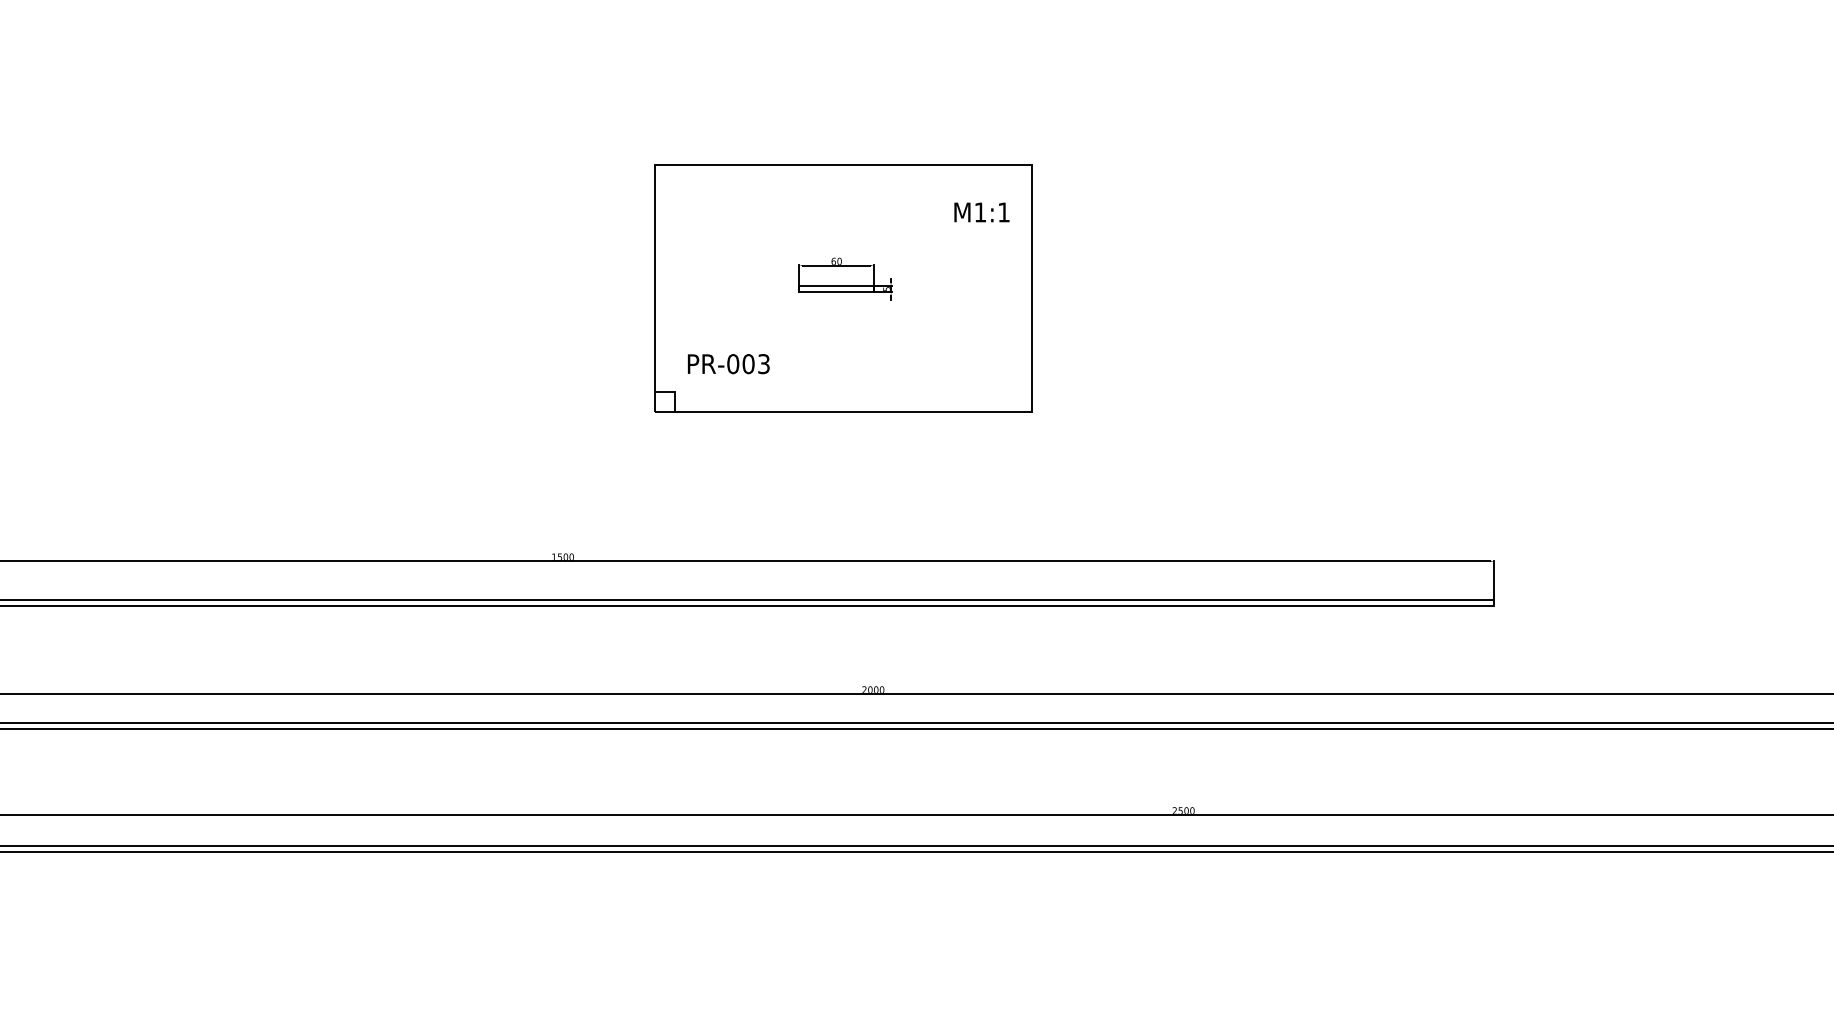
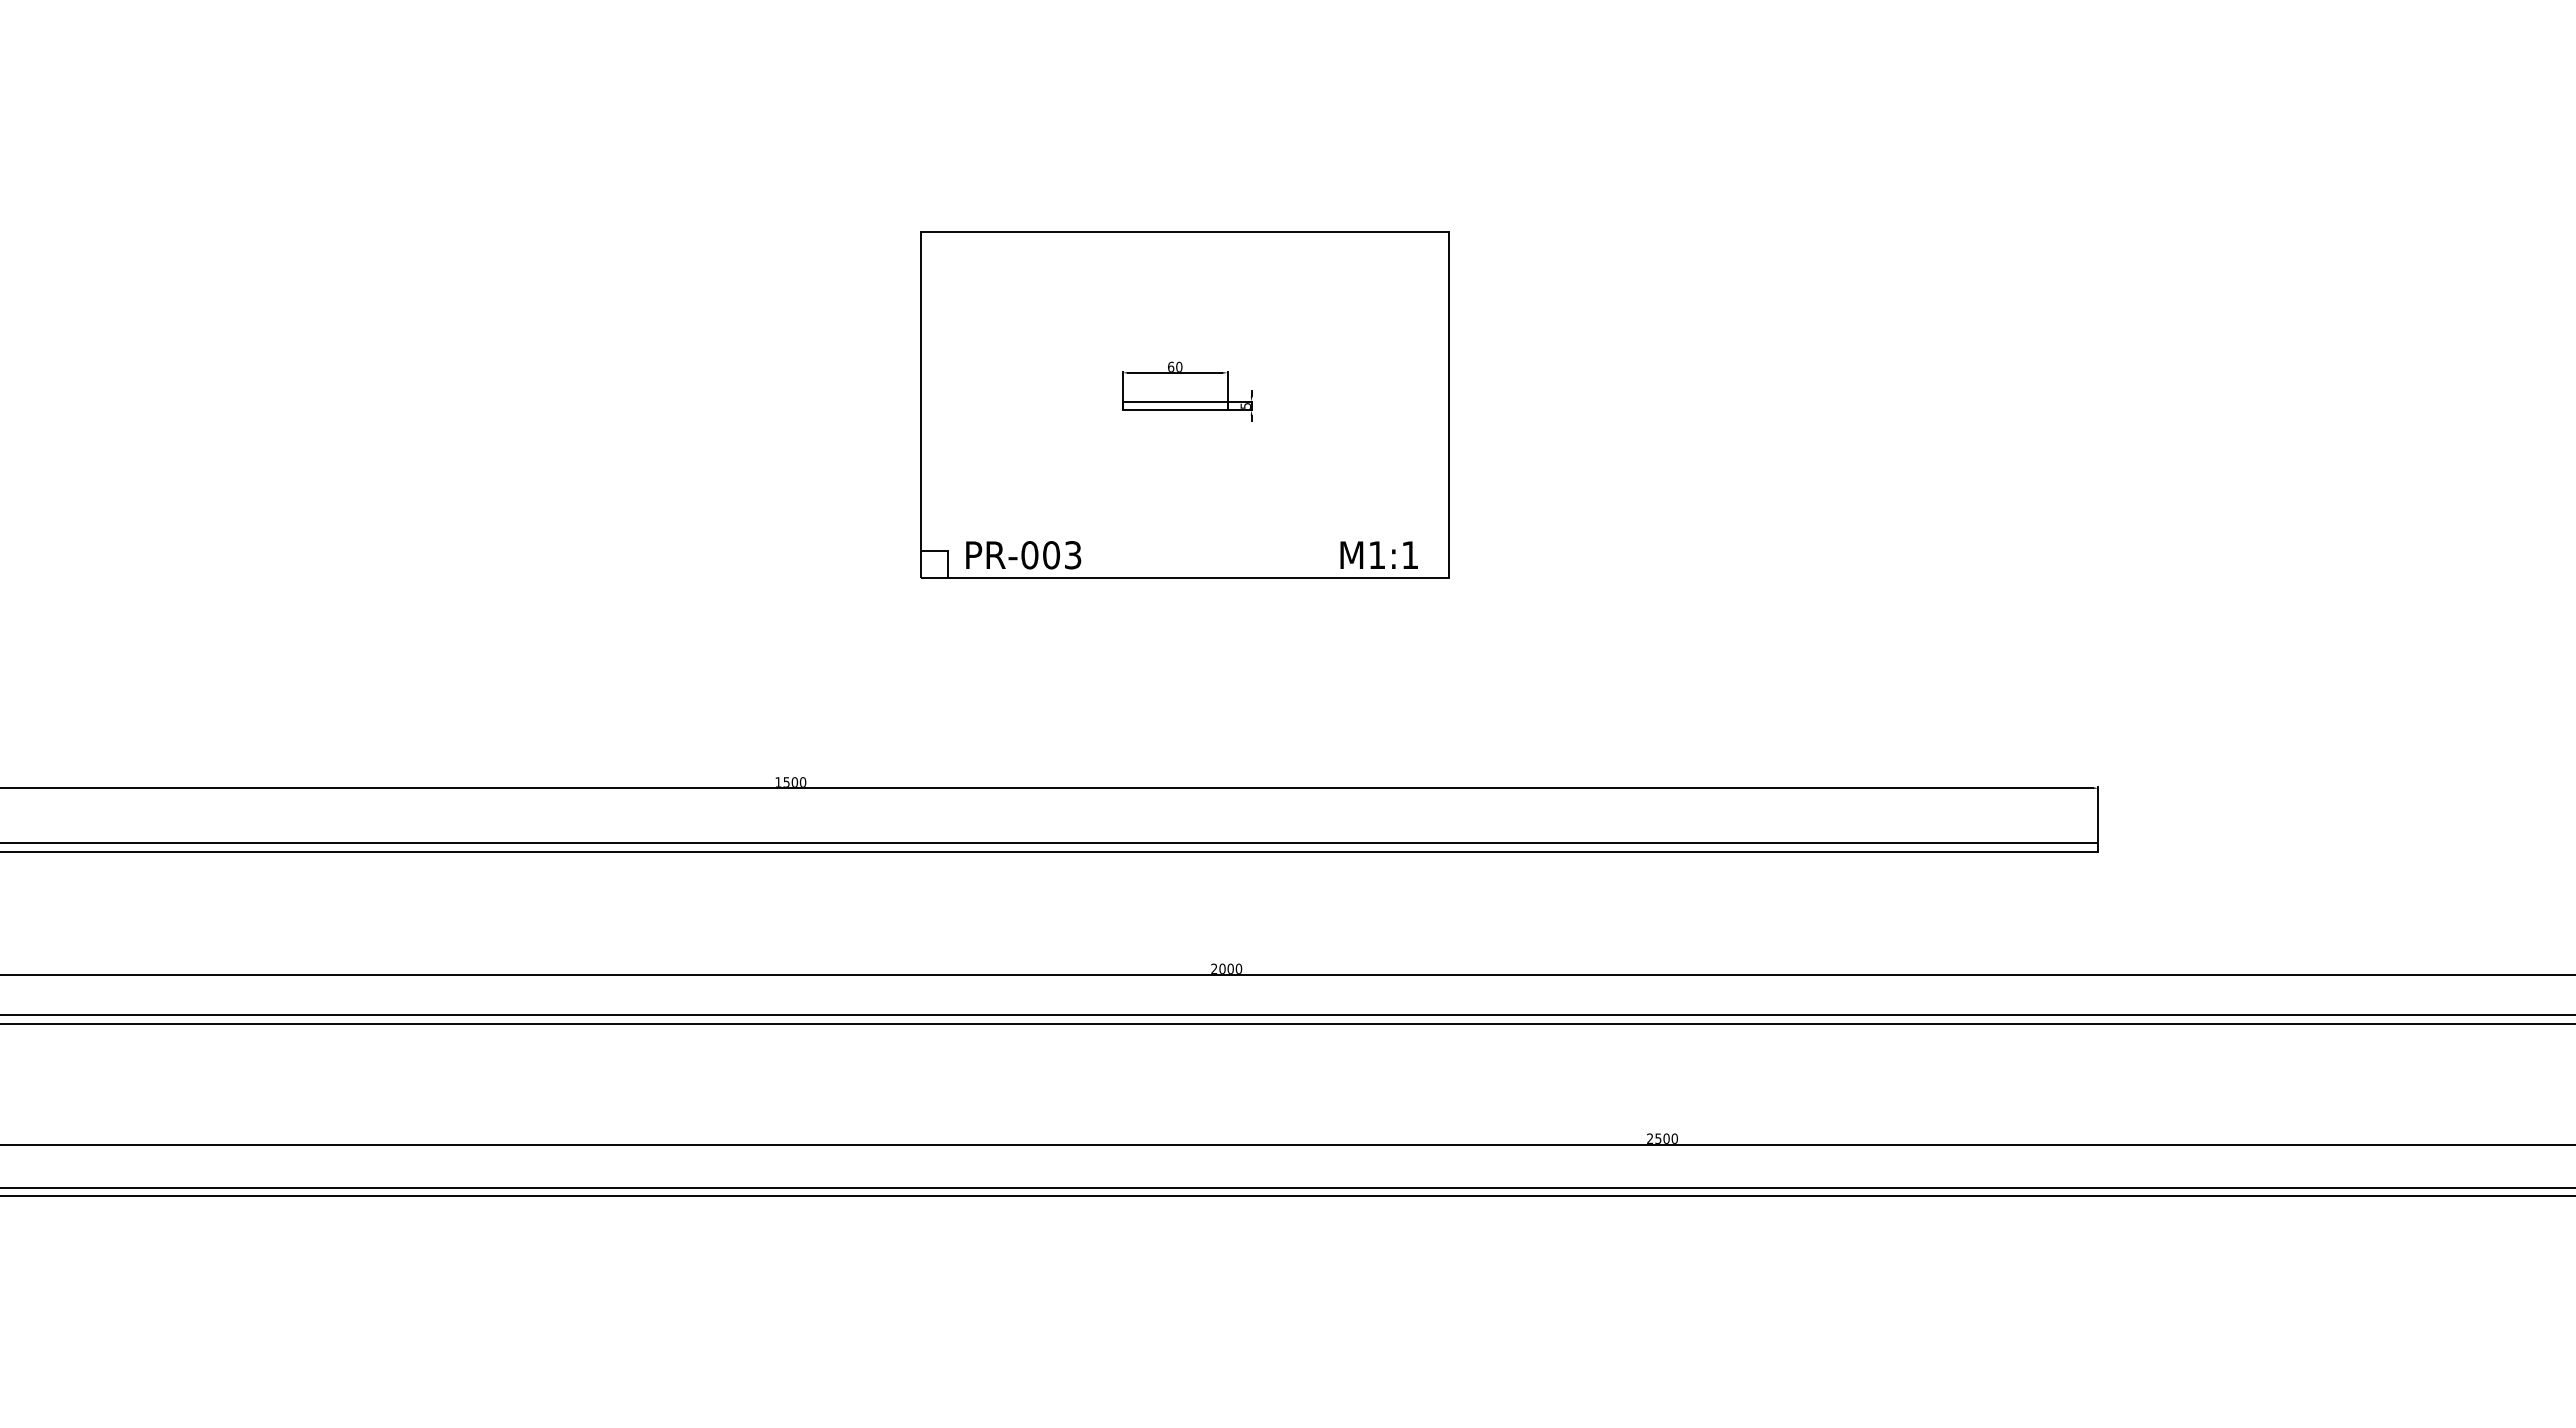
text: (981, 211) -> (1378, 554), moved
text: (728, 364) -> (1023, 555), moved

